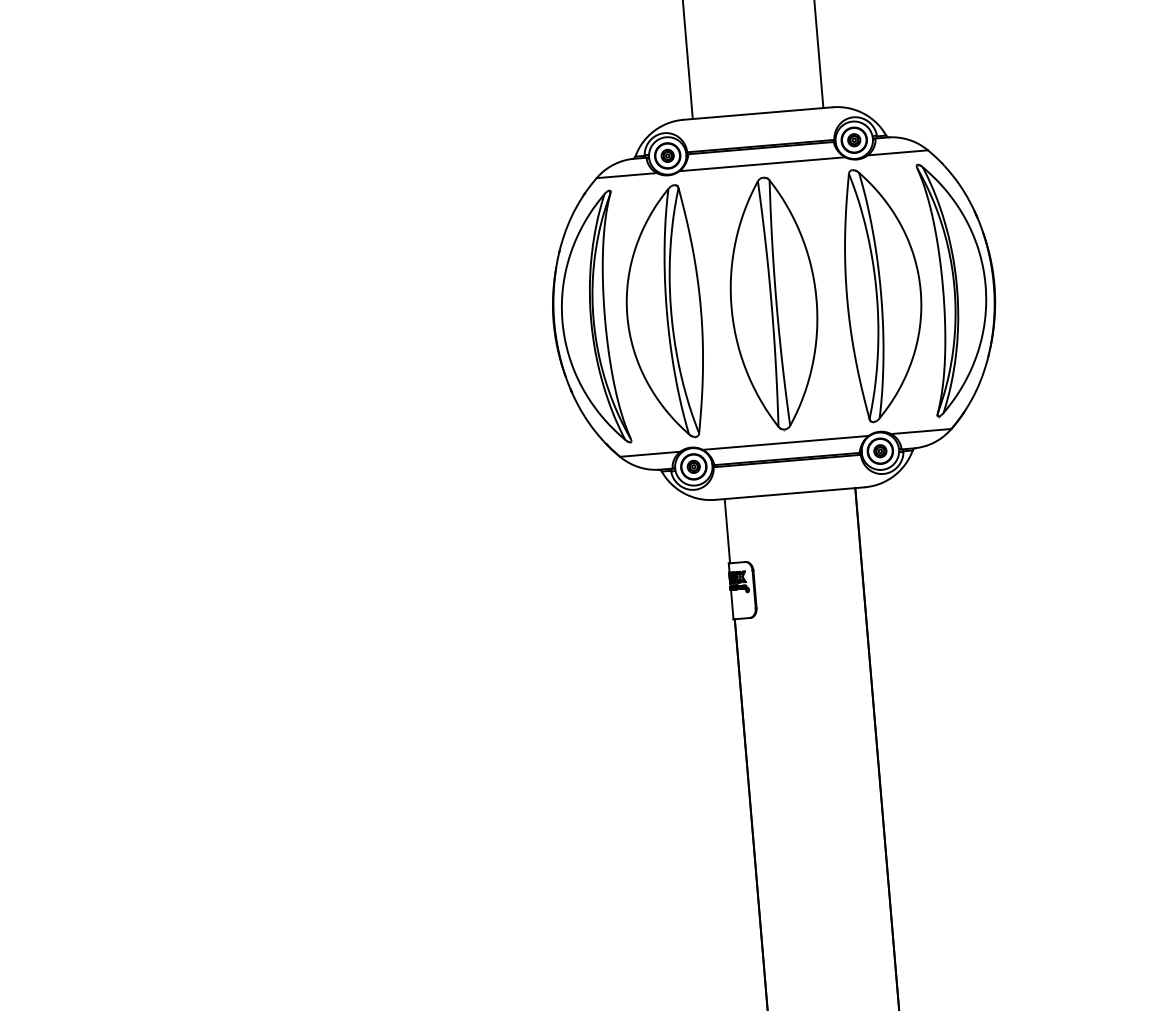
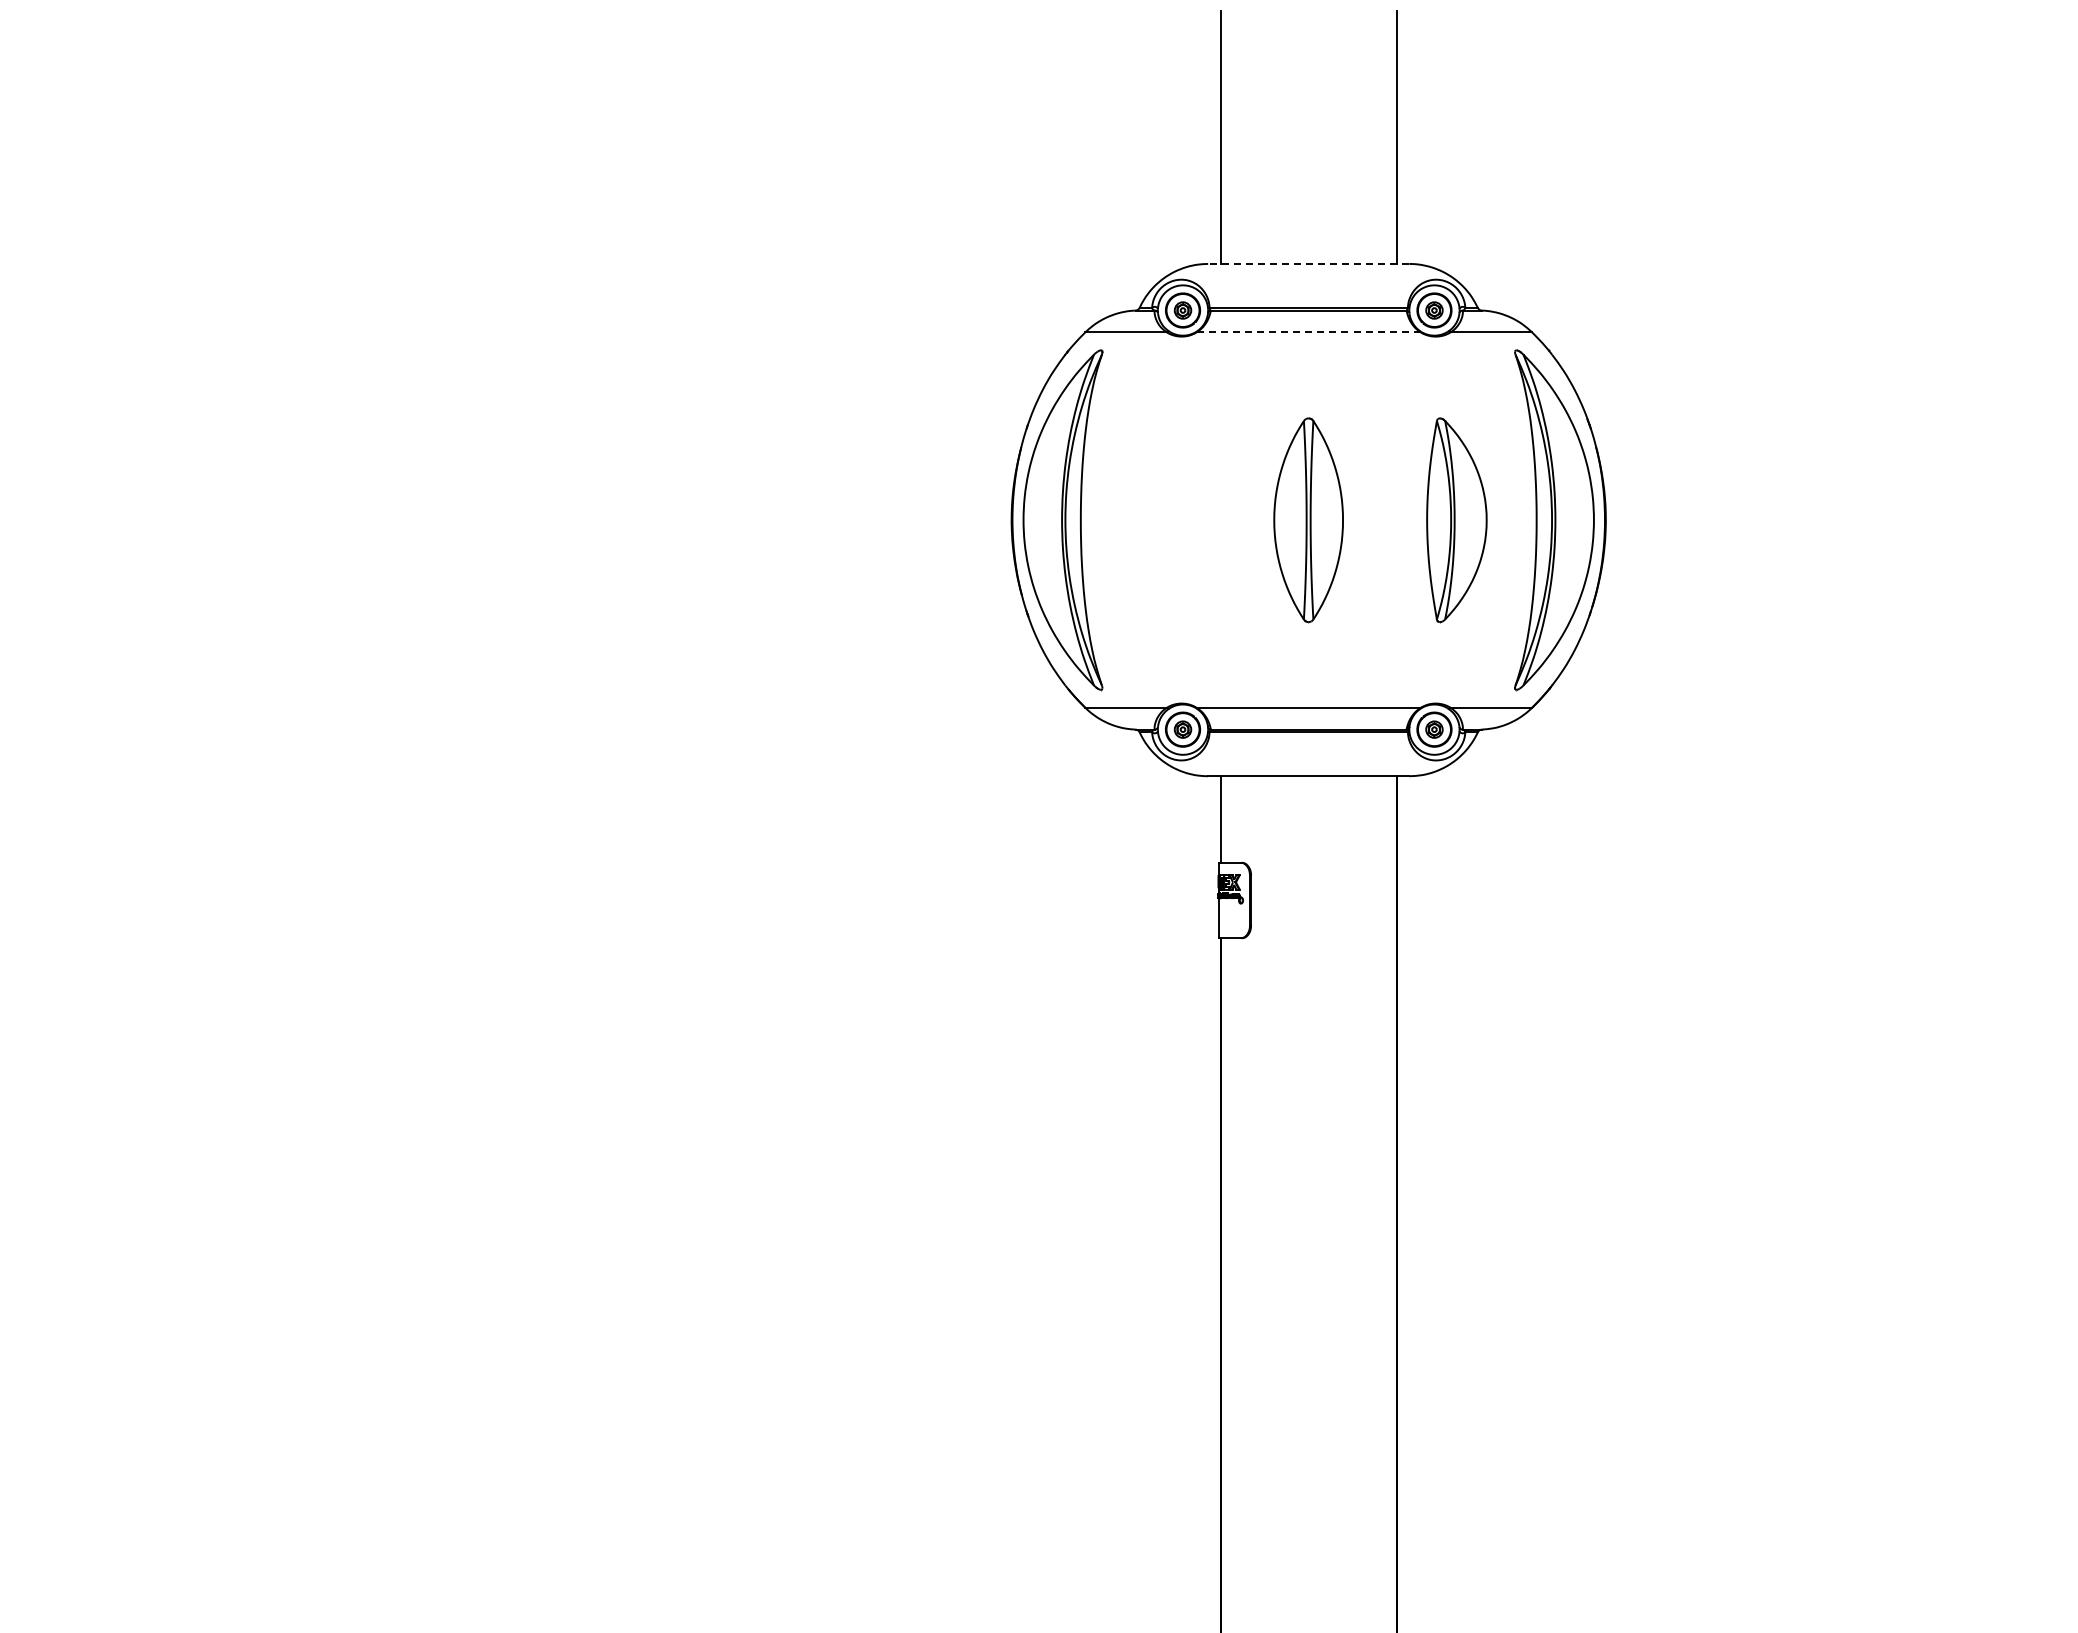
line: (757, 113) -> (1308, 263), solid -> dashed
line: (762, 164) -> (1308, 332), solid -> dashed
part: (883, 294) -> (1456, 520), size x0.6
part: (773, 303) -> (1308, 520), size x0.6
part: (664, 313) -> (1160, 520), removed

